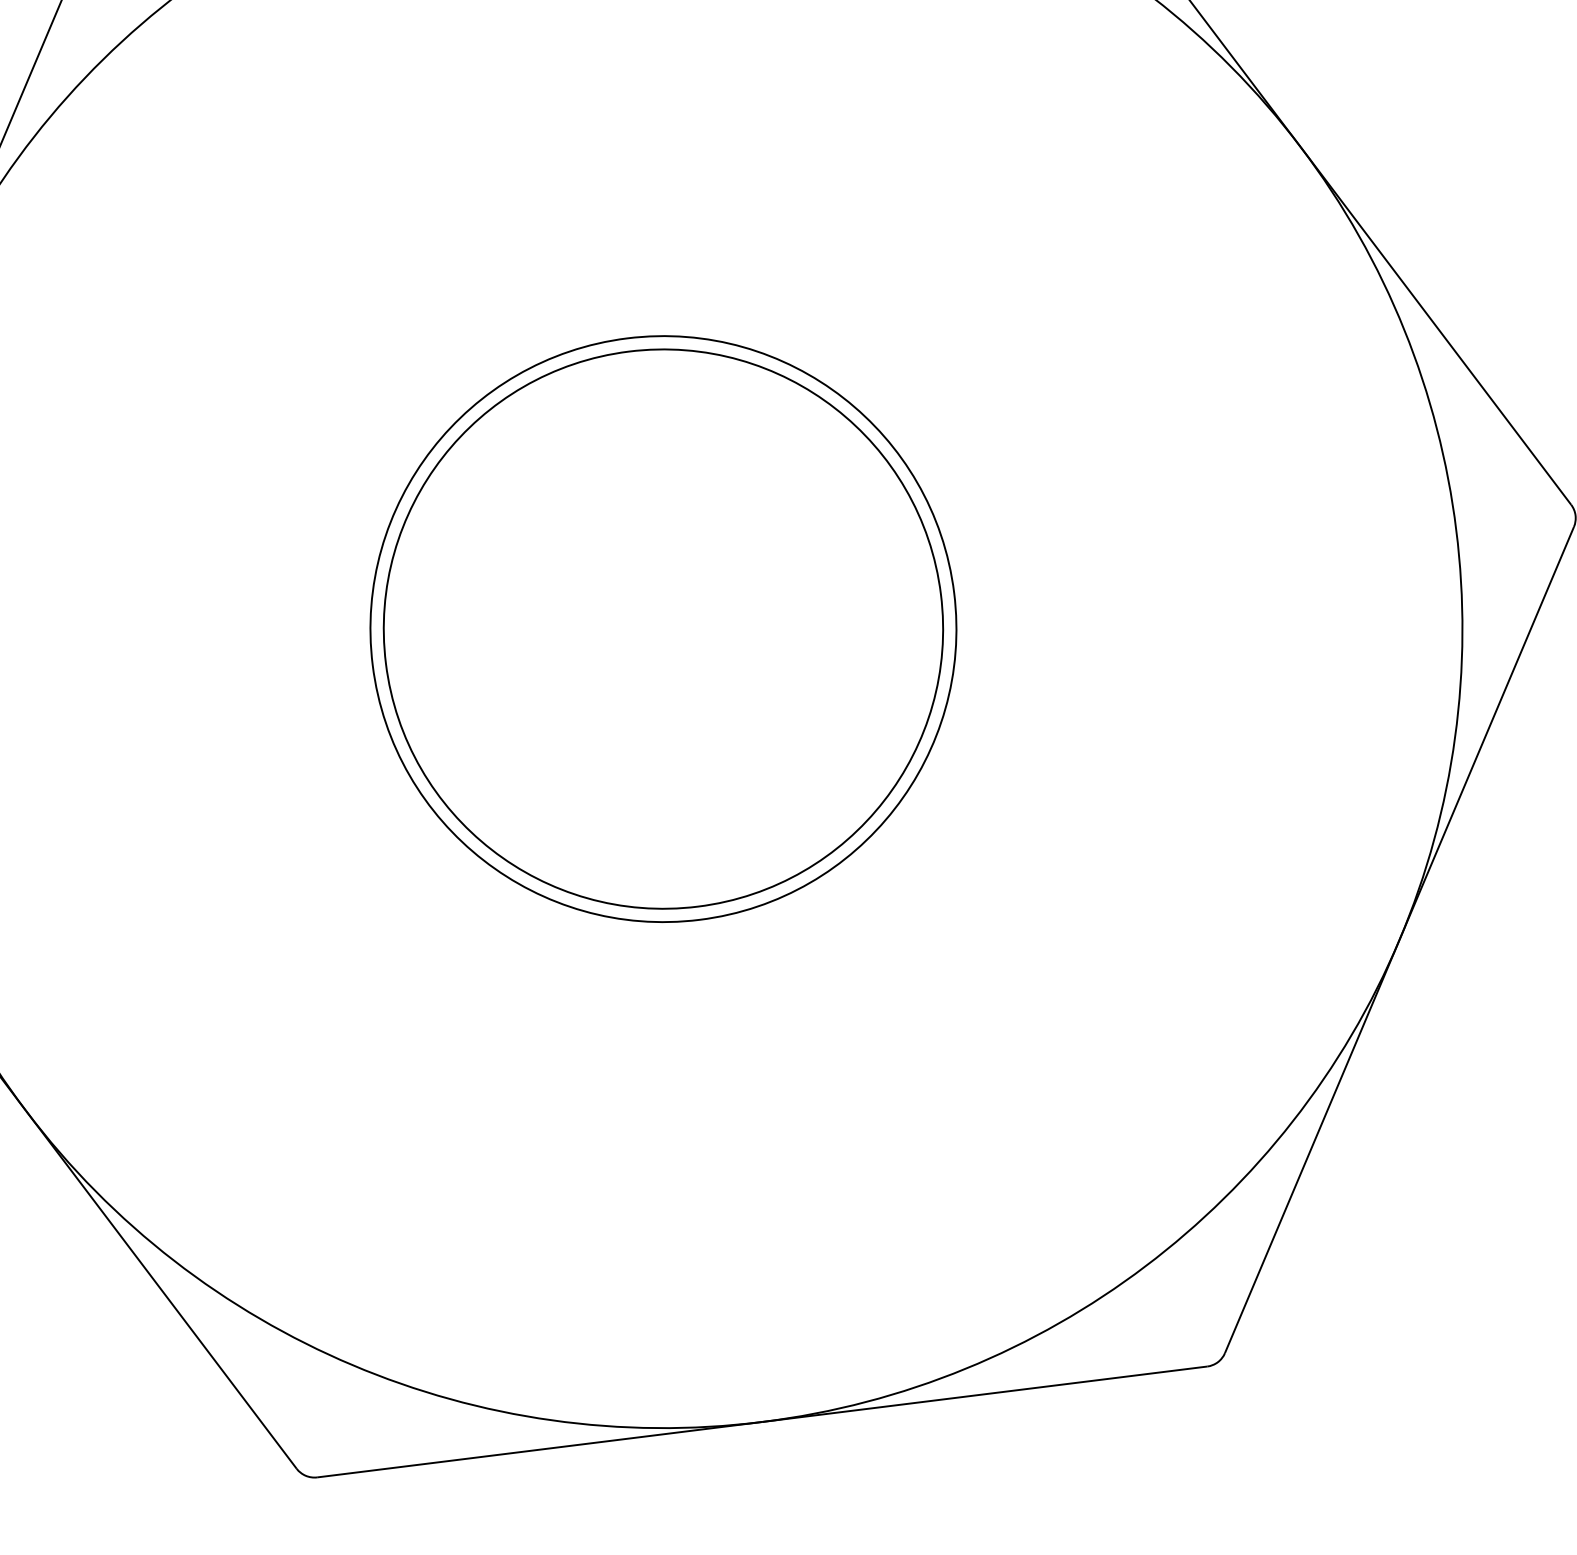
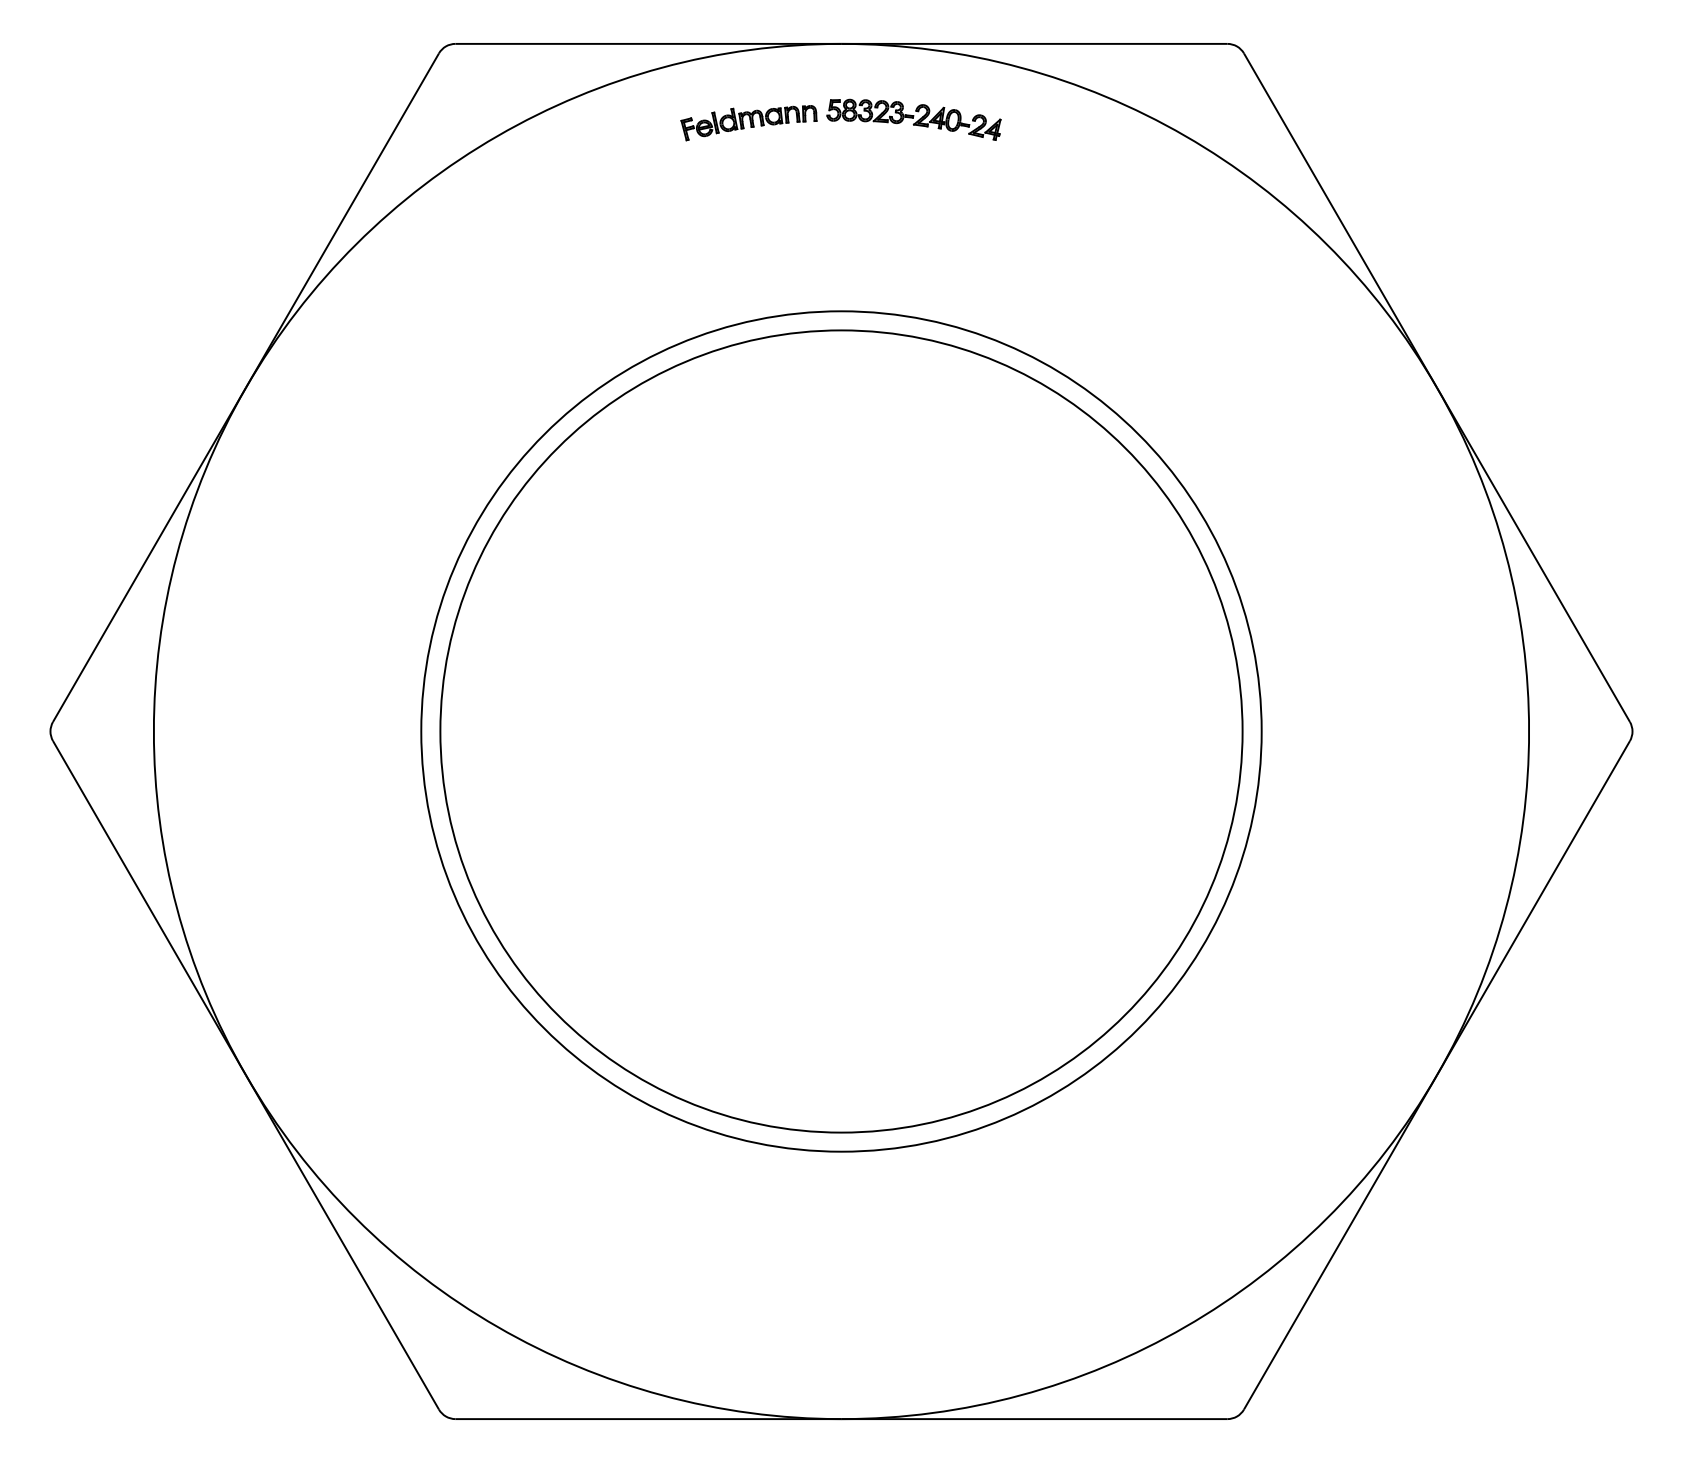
circle: (663, 629) -> (841, 731), size x1.67
circle: (663, 629) -> (841, 731), size x1.67

